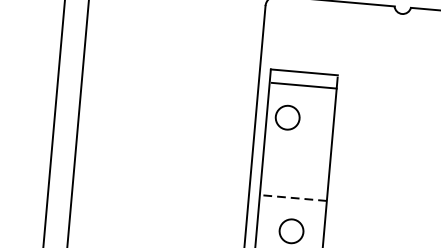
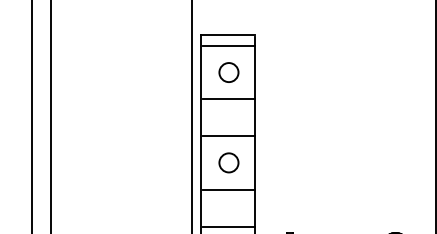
circle: (287, 117) -> (228, 72), moved
line: (297, 152) -> (228, 99), added
line: (293, 198) -> (228, 136), dashed -> solid

